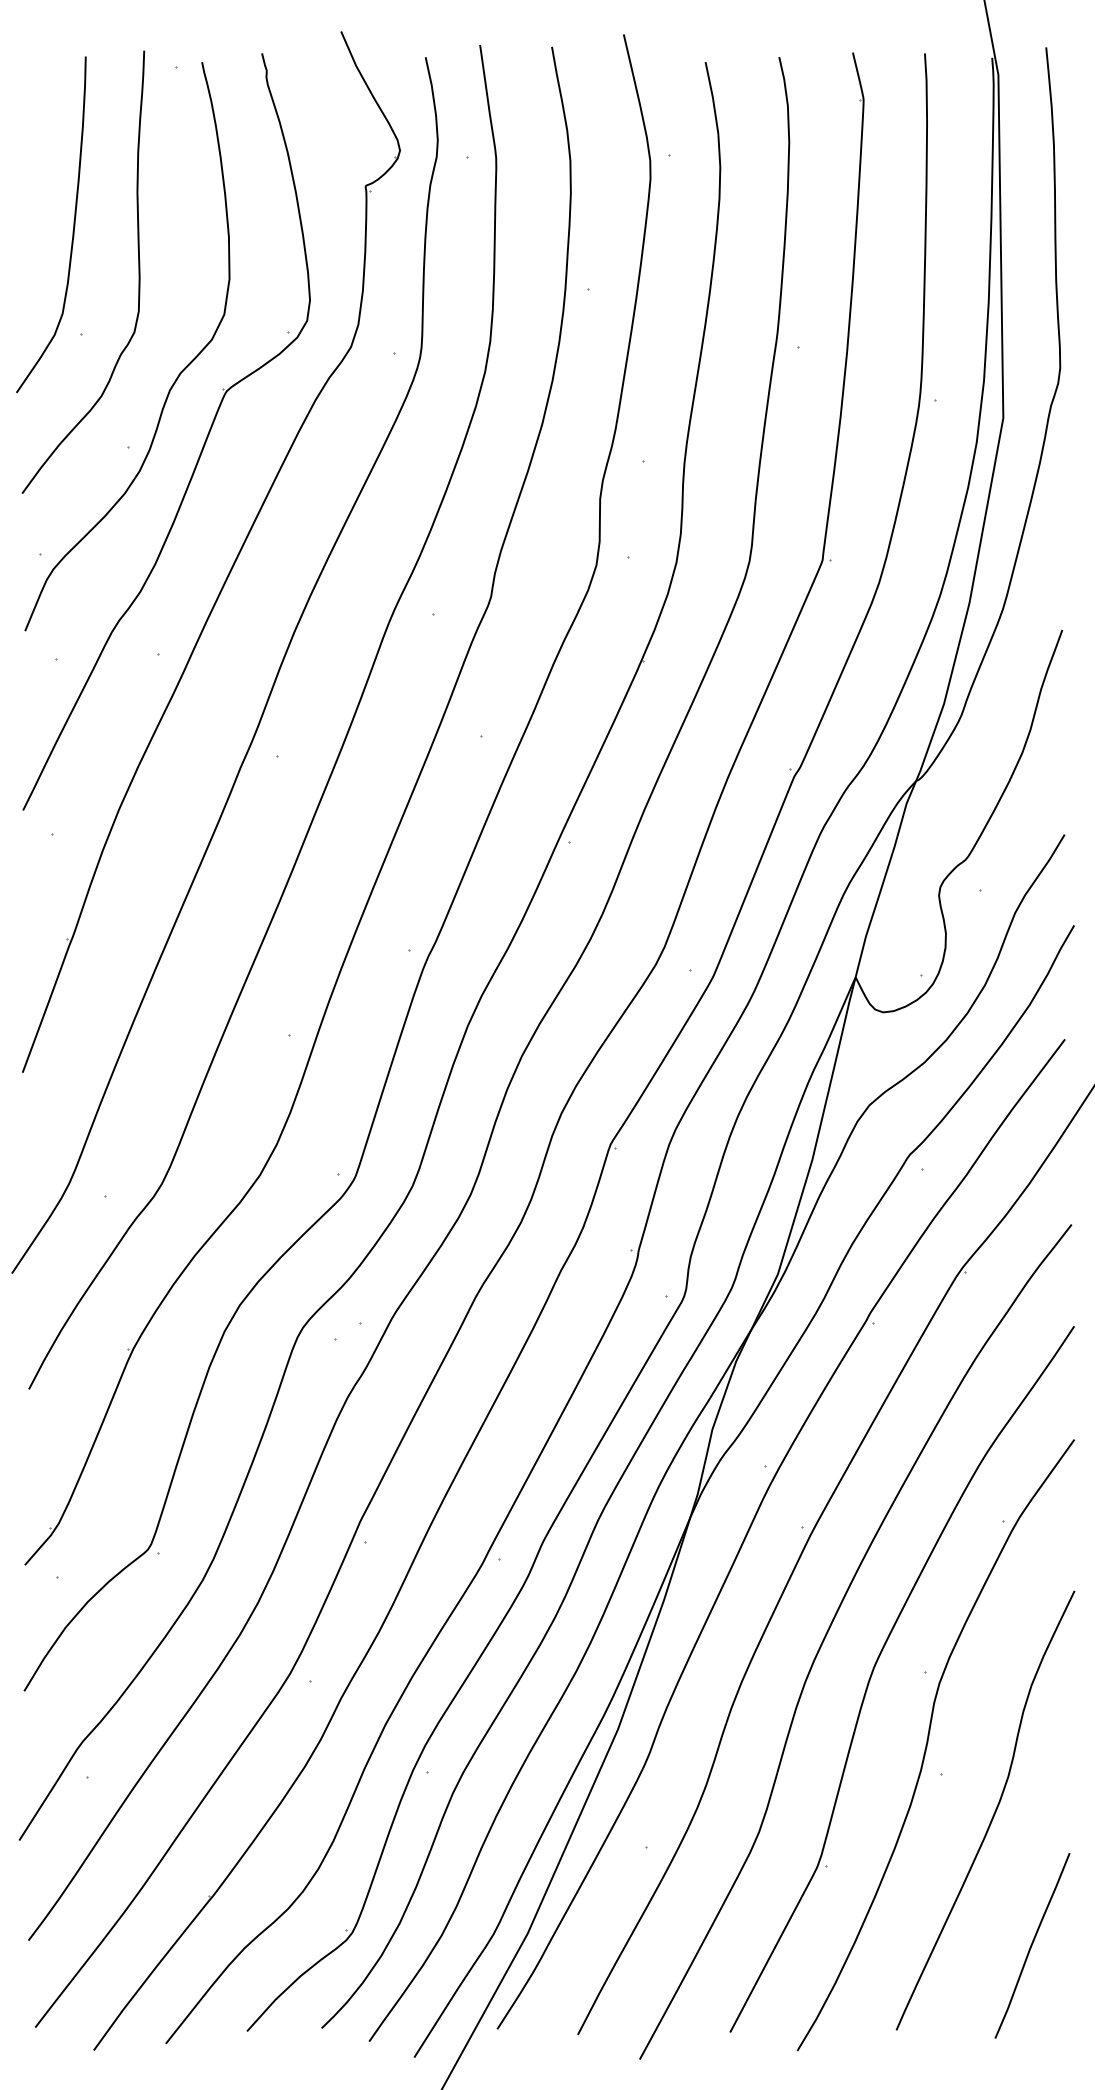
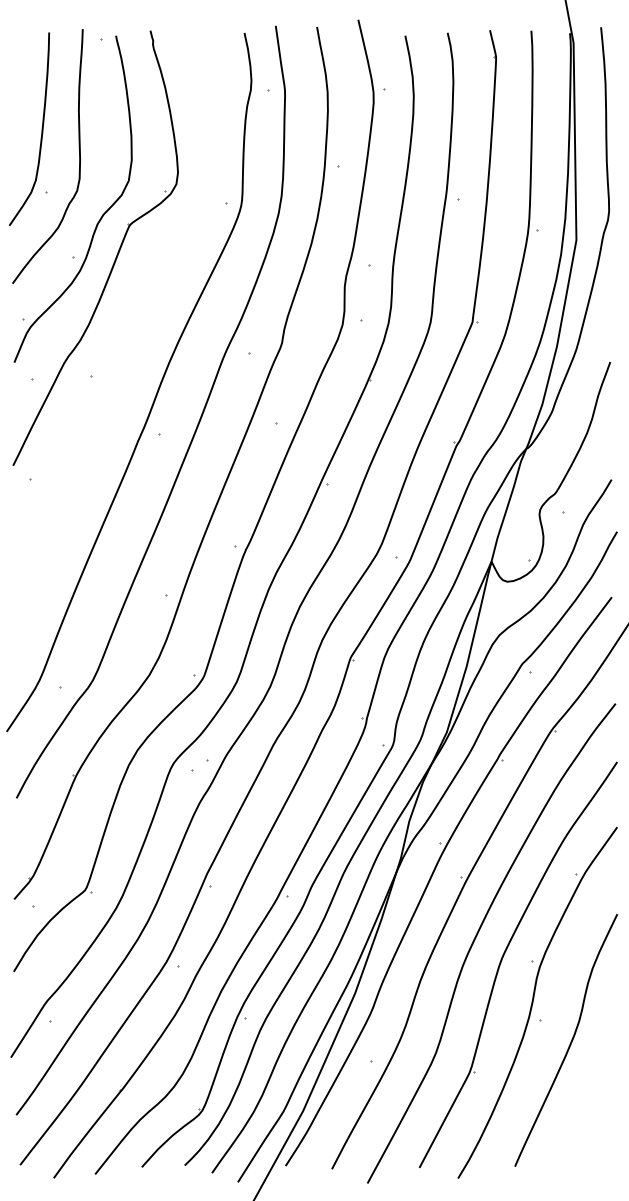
part: (232, 562) -> (133, 323), removed
line: (1033, 1944) -> (593, 1117), removed

